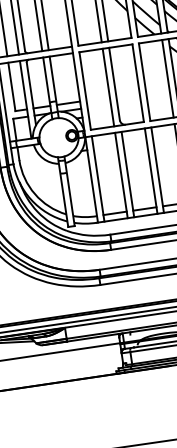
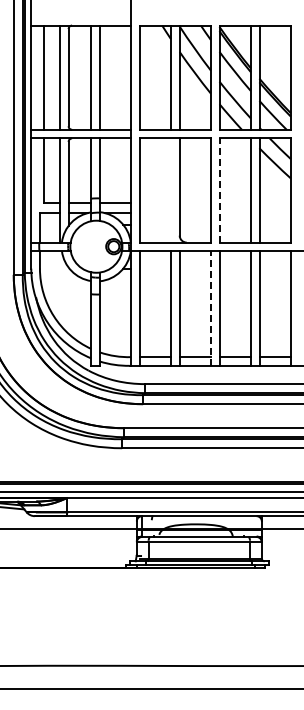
line: (144, 82) -> (219, 190), solid -> dashed
line: (108, 87) -> (171, 190), removed
line: (150, 171) -> (210, 308), solid -> dashed

